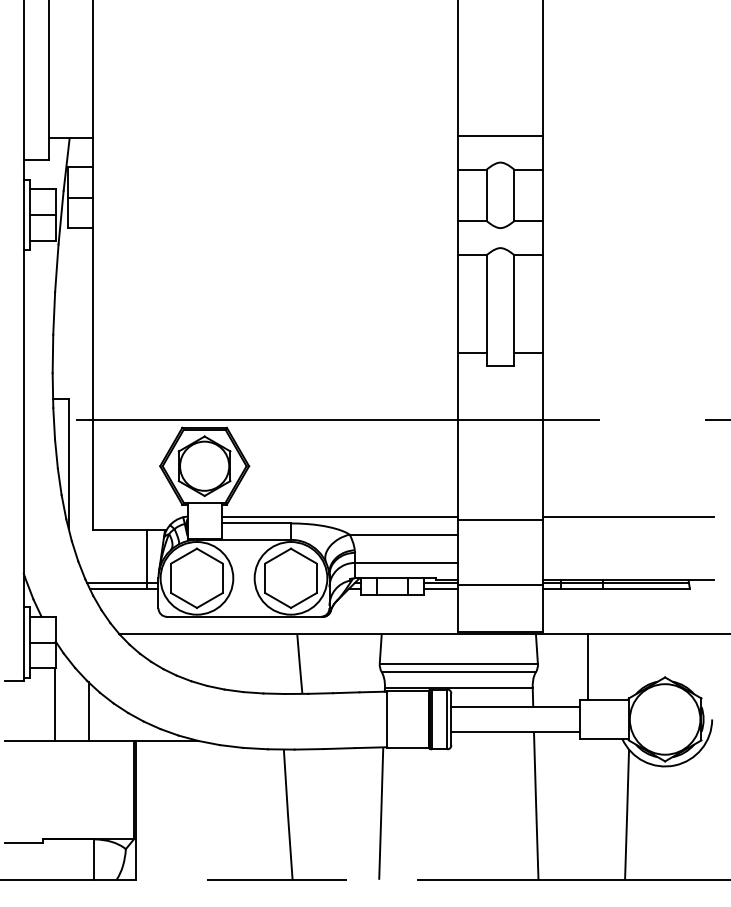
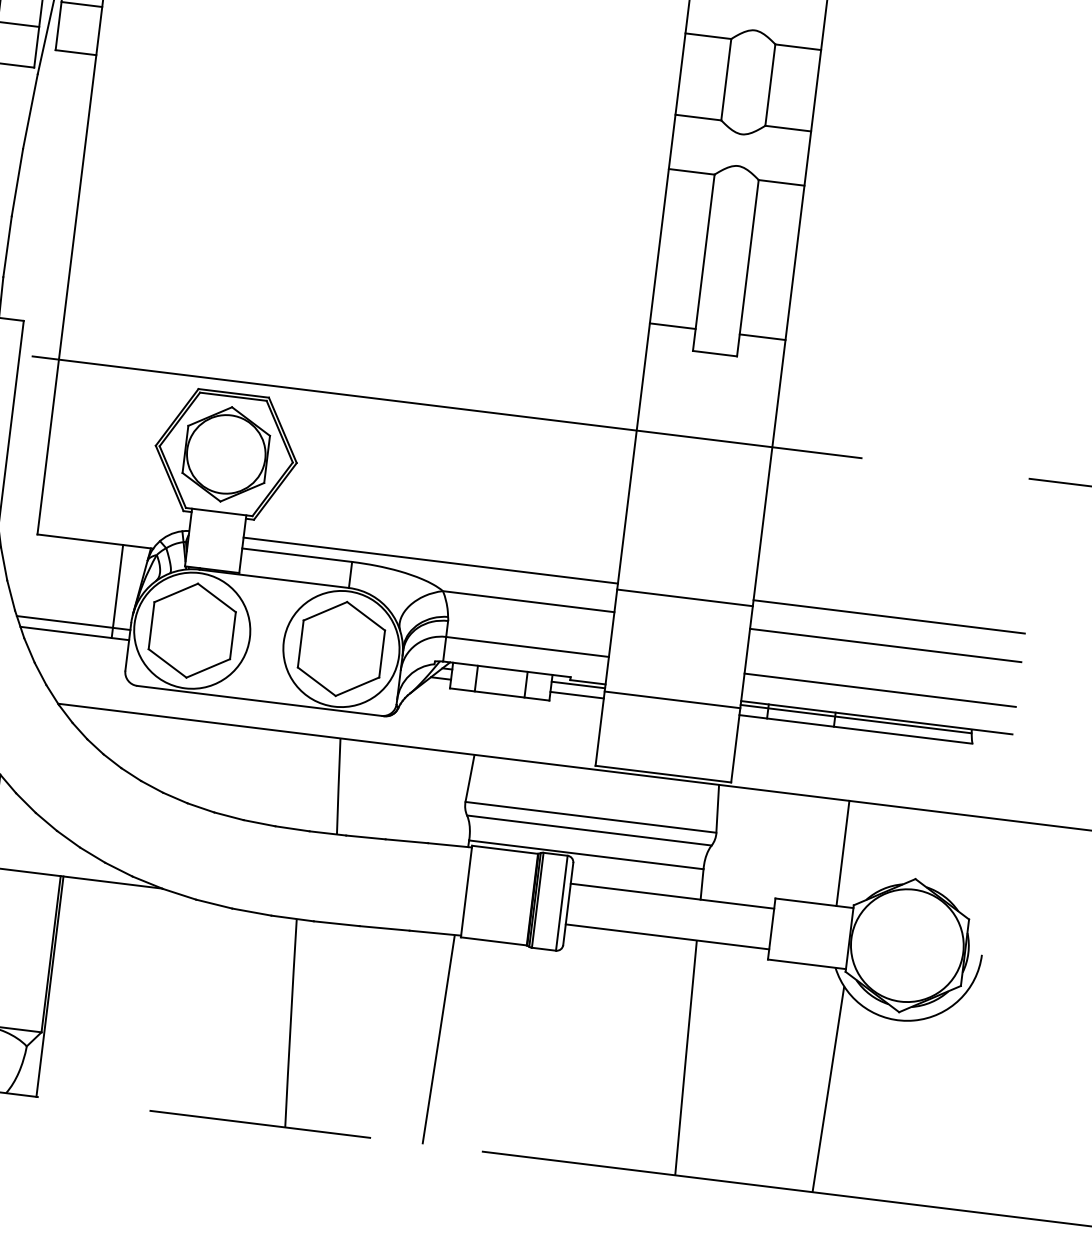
line: (628, 534) -> (885, 645), added
line: (628, 562) -> (879, 689), added
line: (588, 666) -> (843, 852), moved

